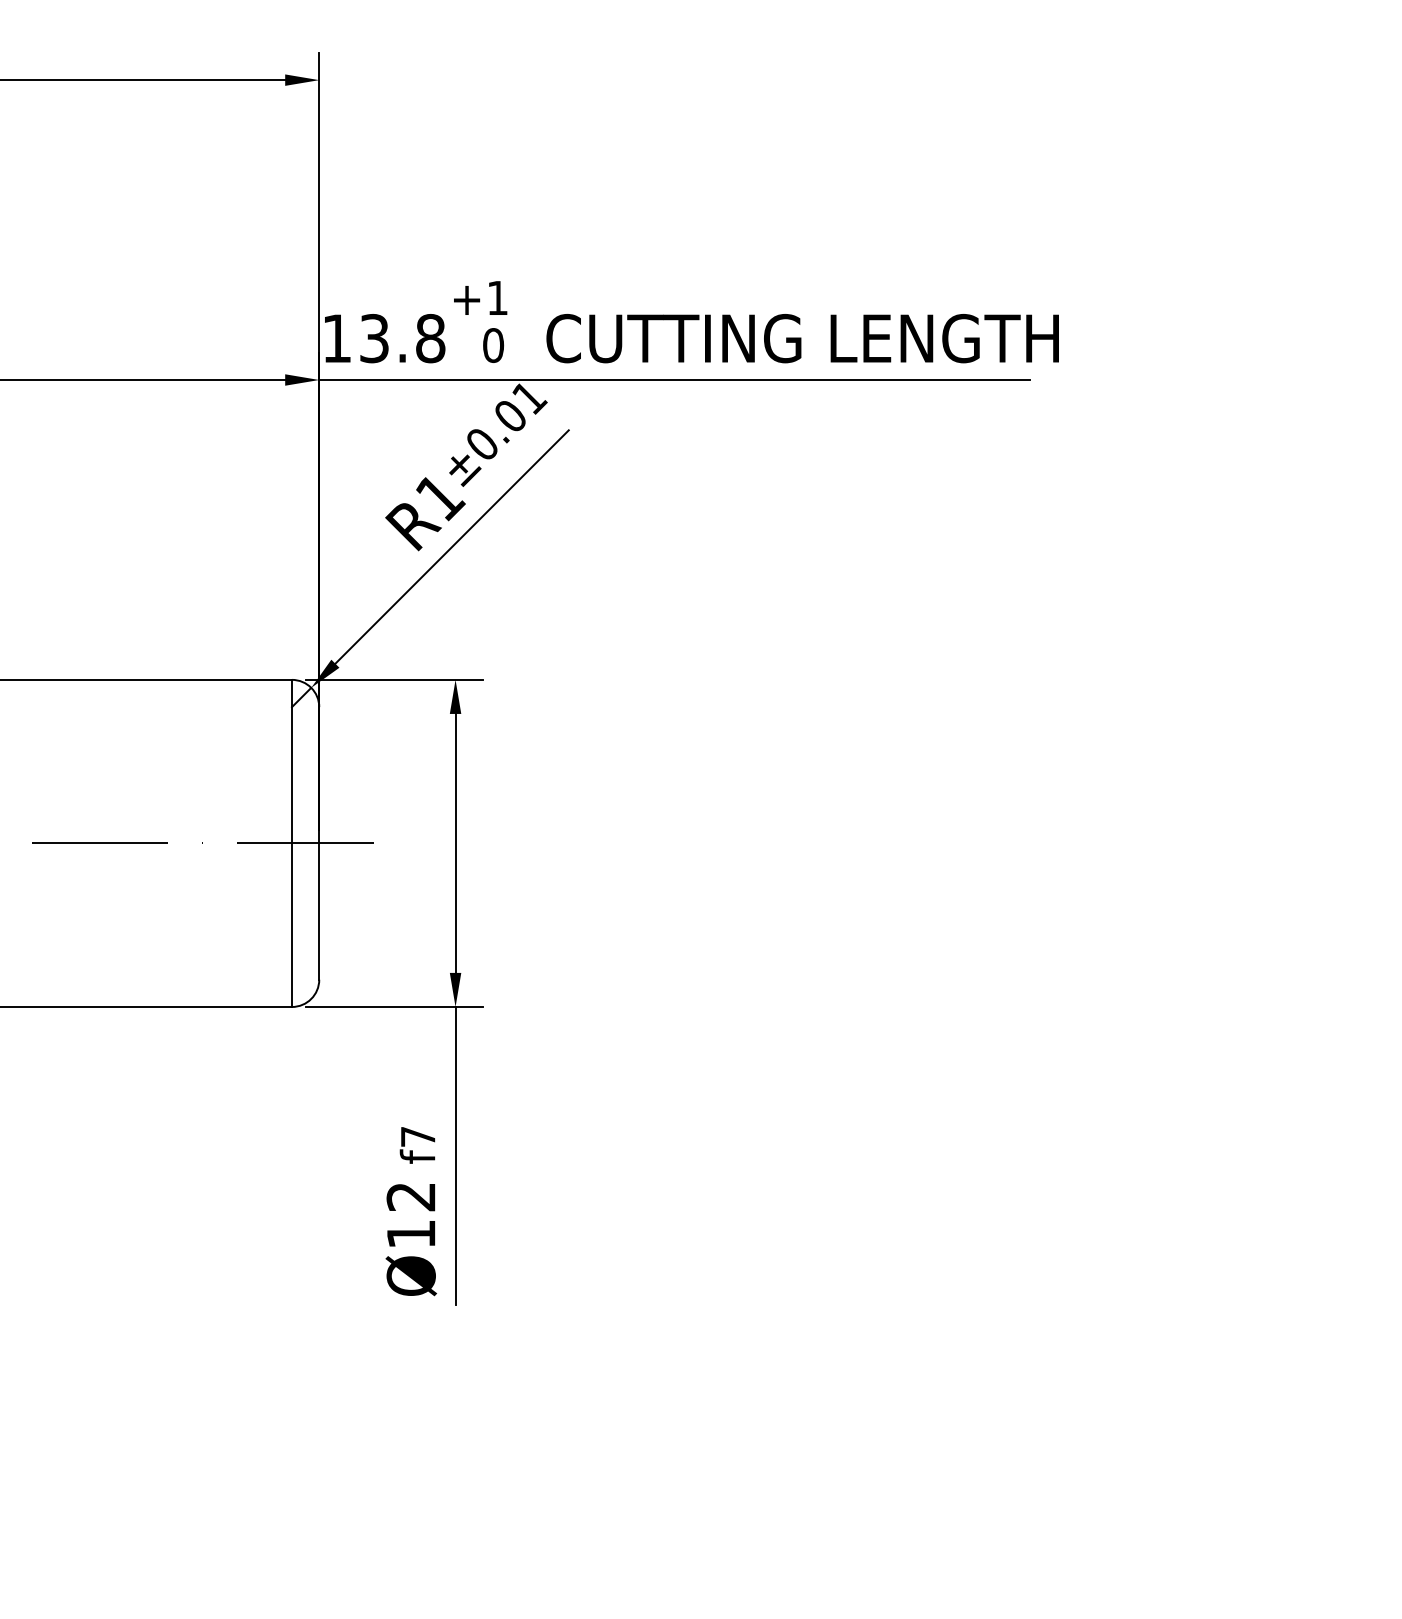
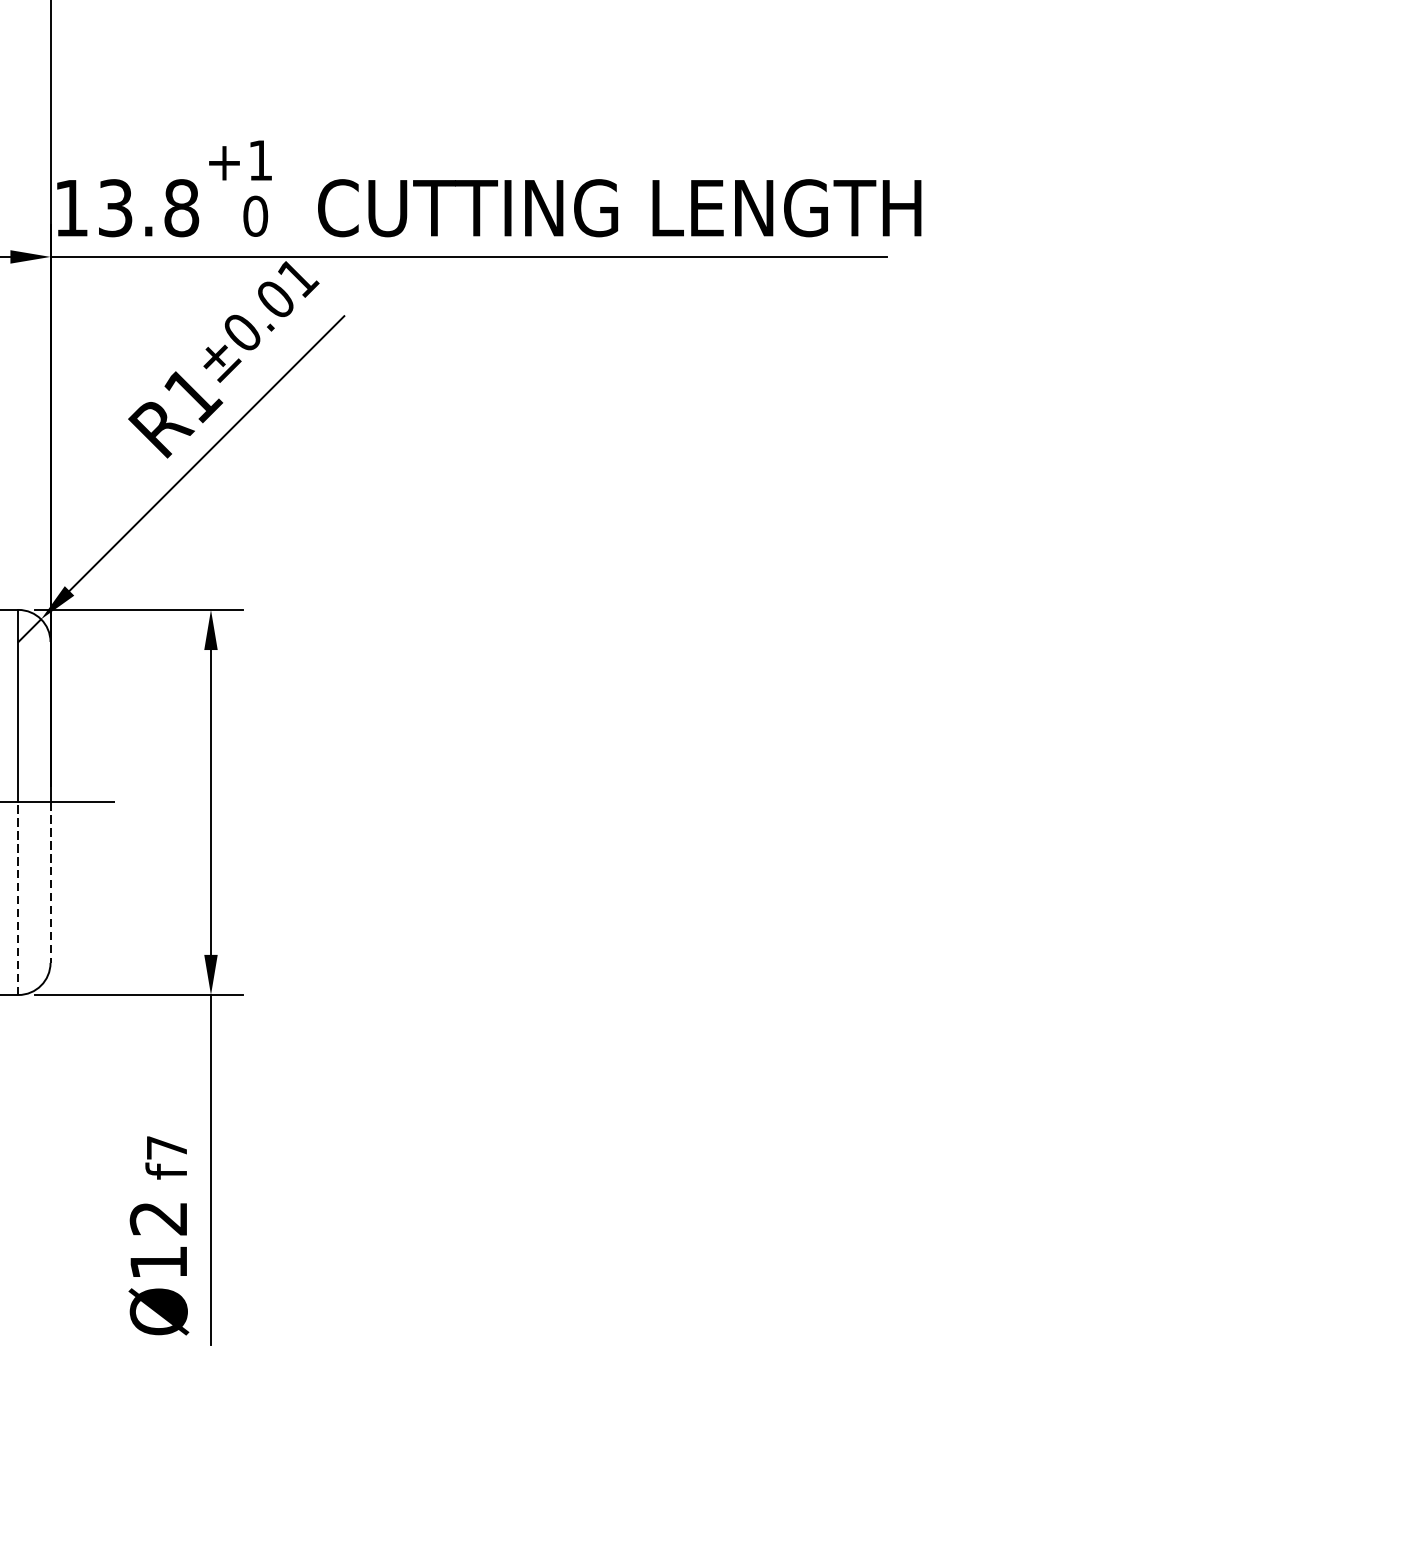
line: (319, 912) -> (50, 883), solid -> dashed
line: (292, 925) -> (19, 899), solid -> dashed

